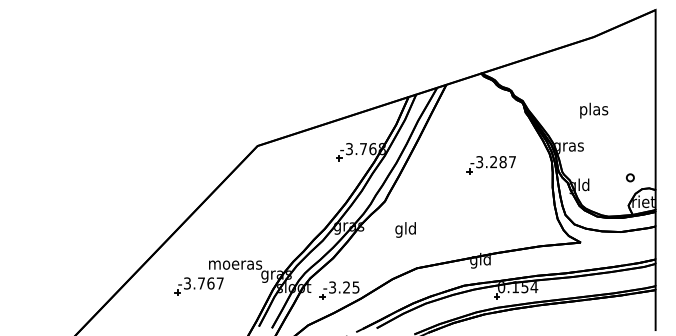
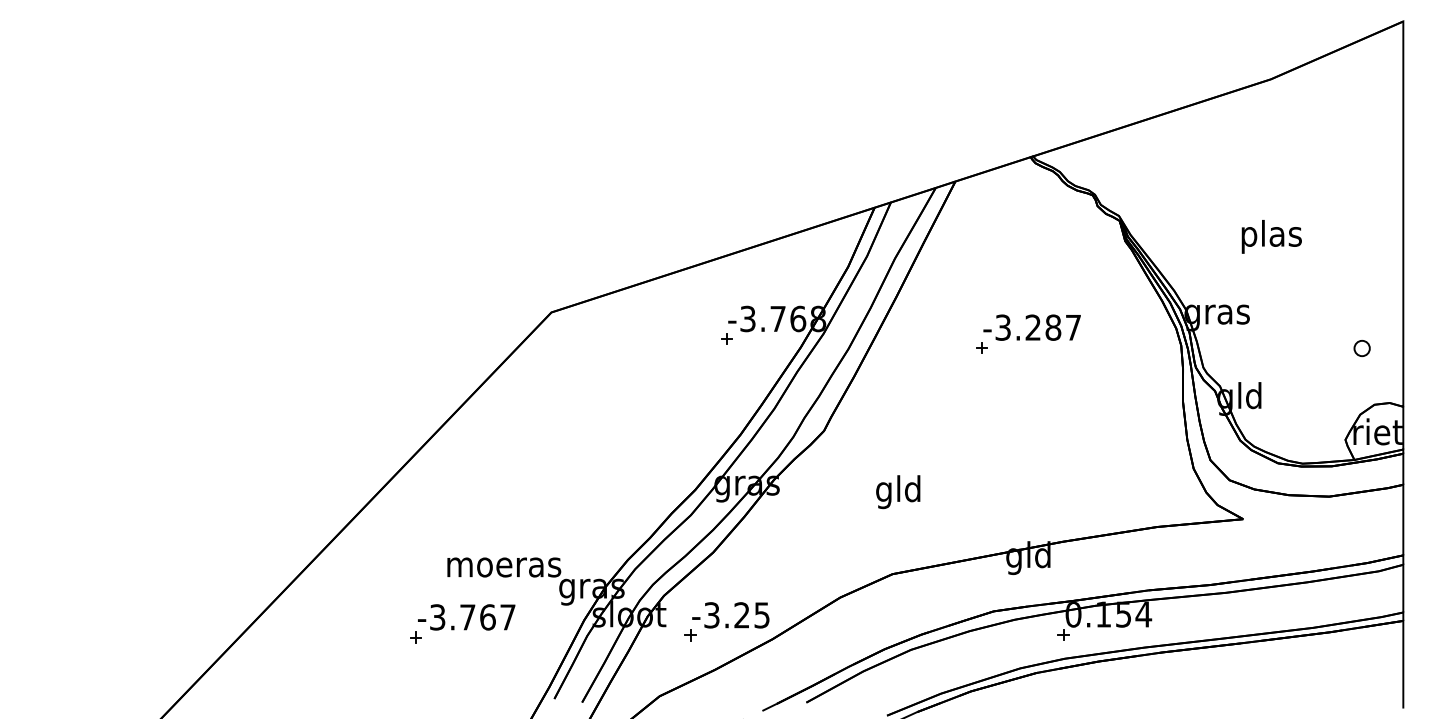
part: (490, 165) -> (1026, 334), moved
part: (630, 177) -> (1362, 347), moved
text: (405, 229) -> (897, 491), moved
part: (198, 286) -> (461, 623), moved

